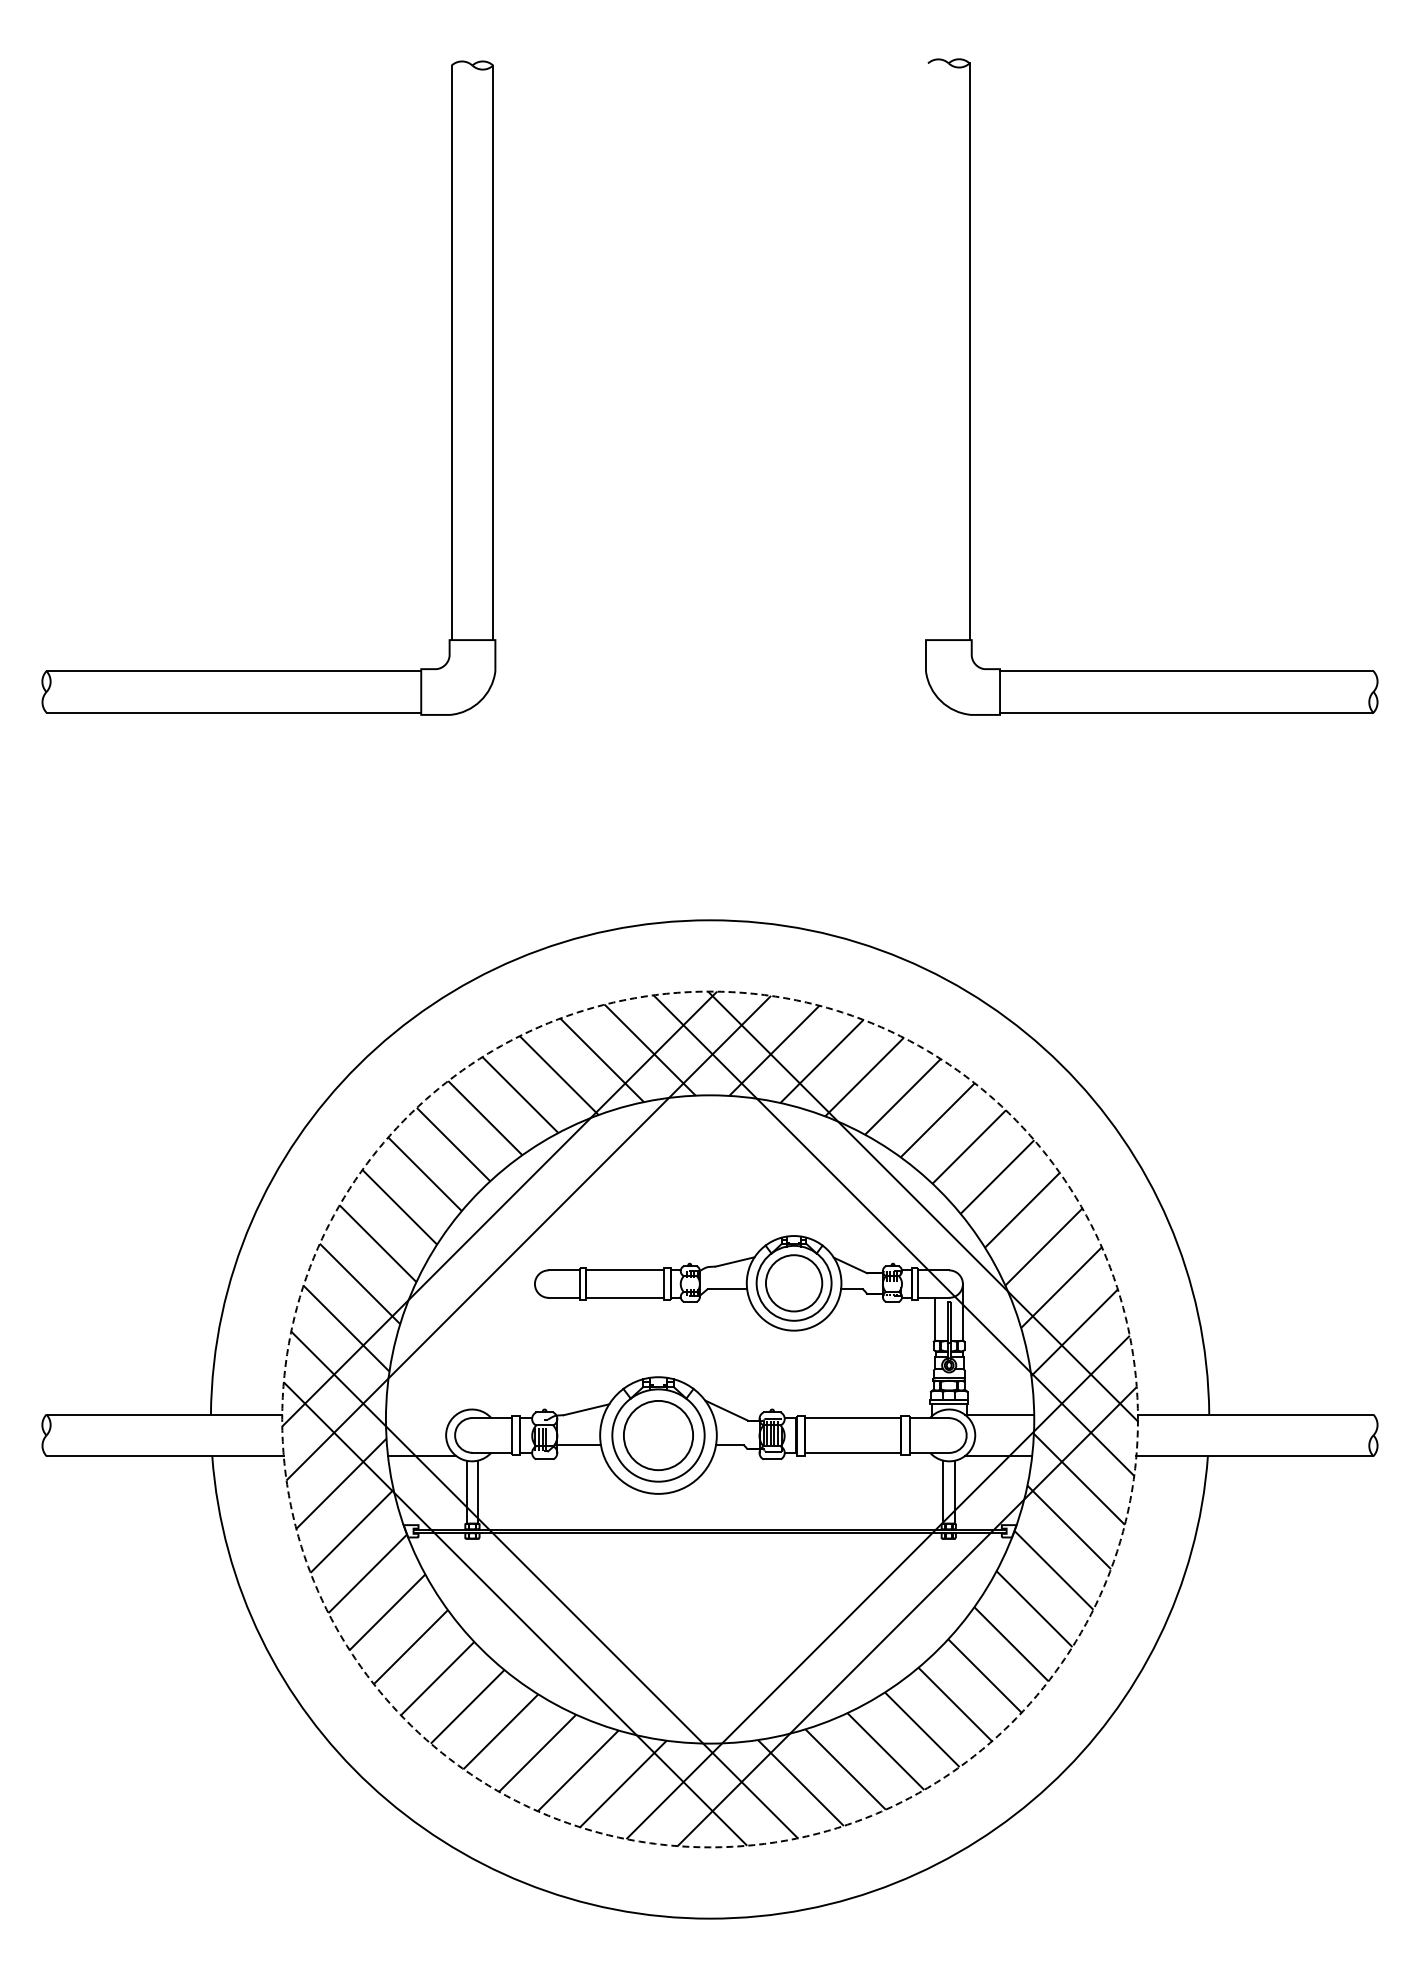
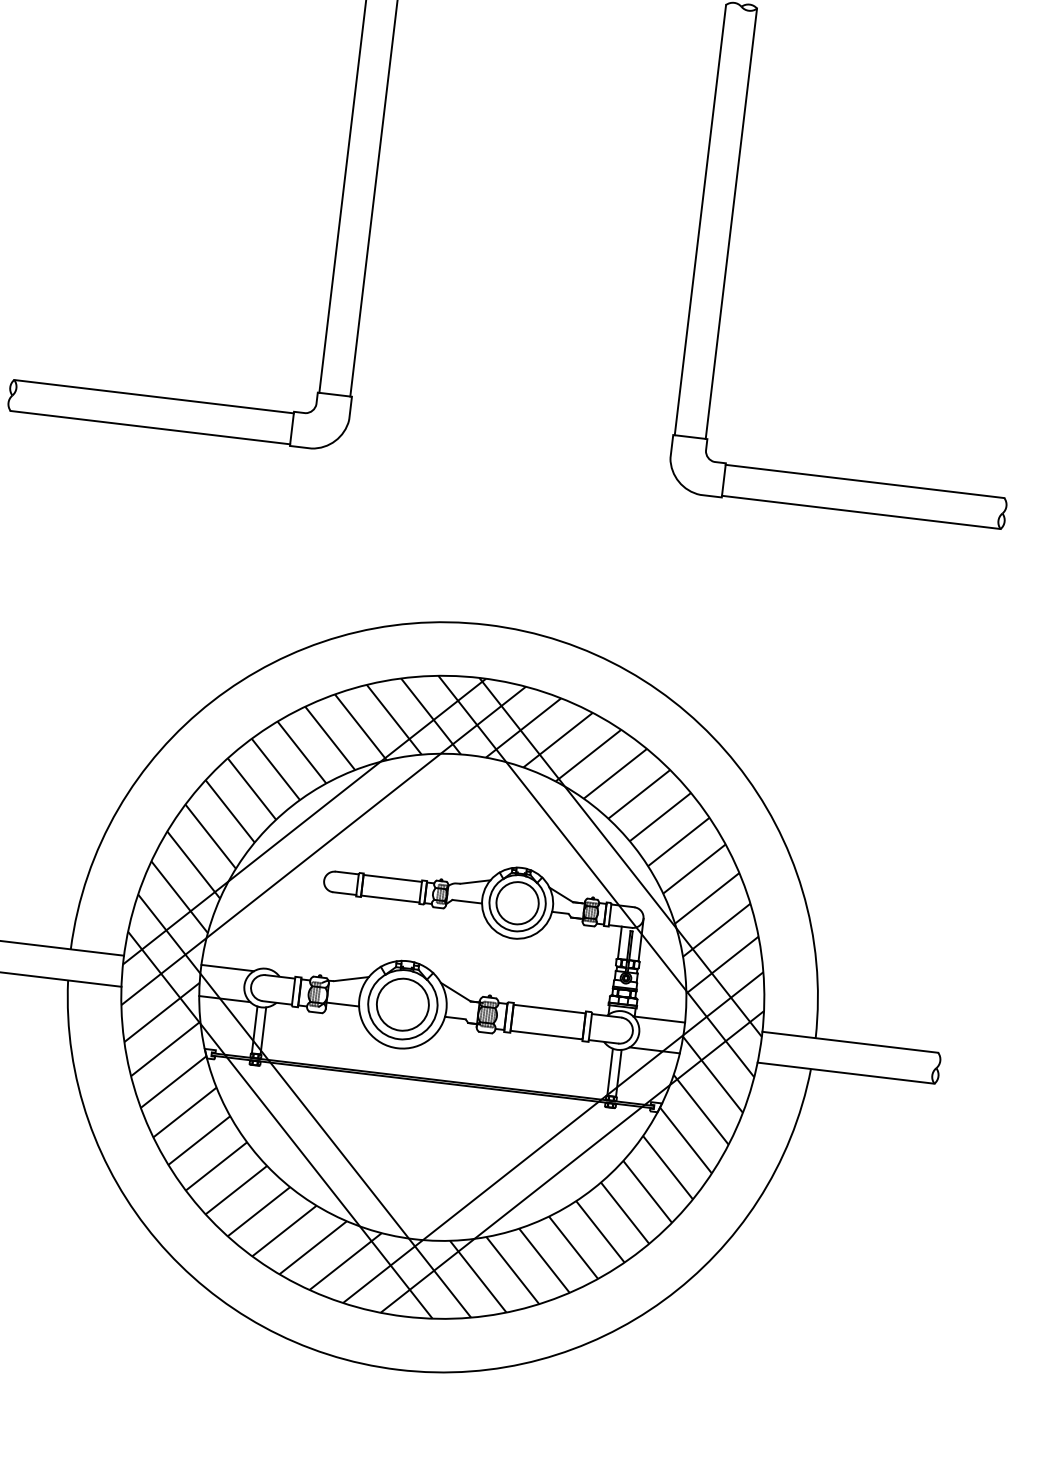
line: (928, 351) -> (700, 219), added
line: (421, 1414) -> (227, 967), added
circle: (709, 1419) -> (442, 997), dashed -> solid

